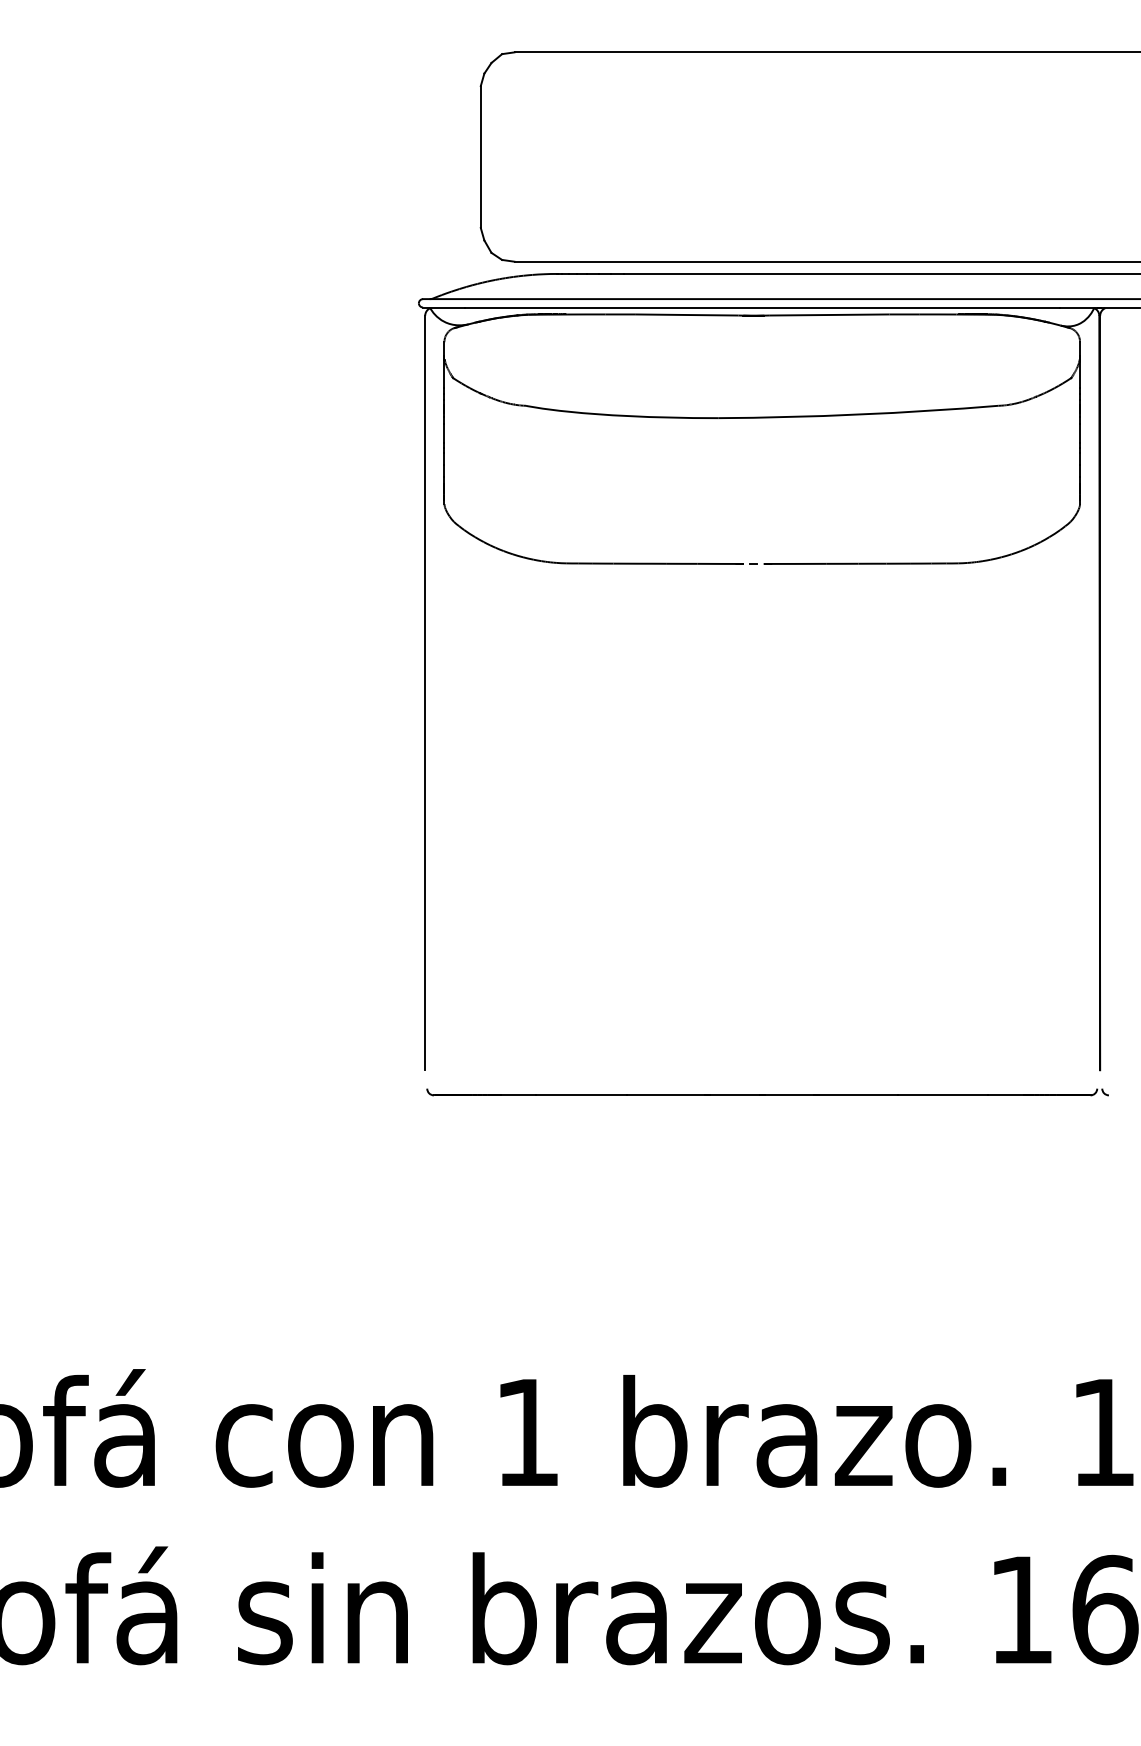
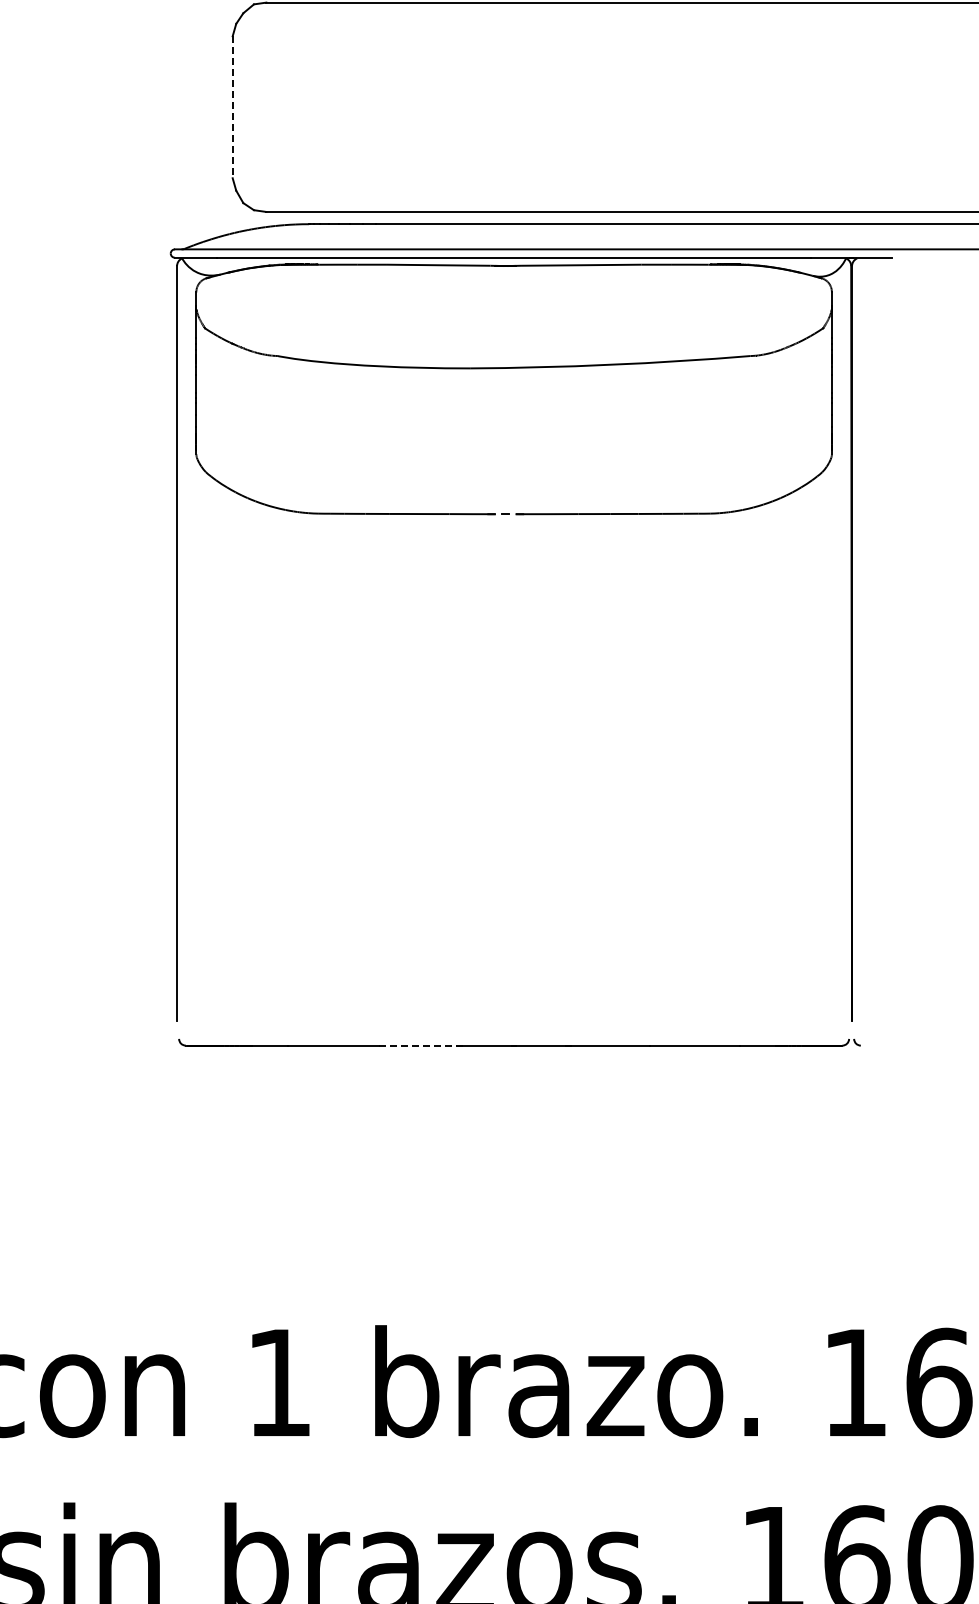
line: (480, 157) -> (232, 107), solid -> dashed
line: (668, 1095) -> (420, 1045), solid -> dashed

